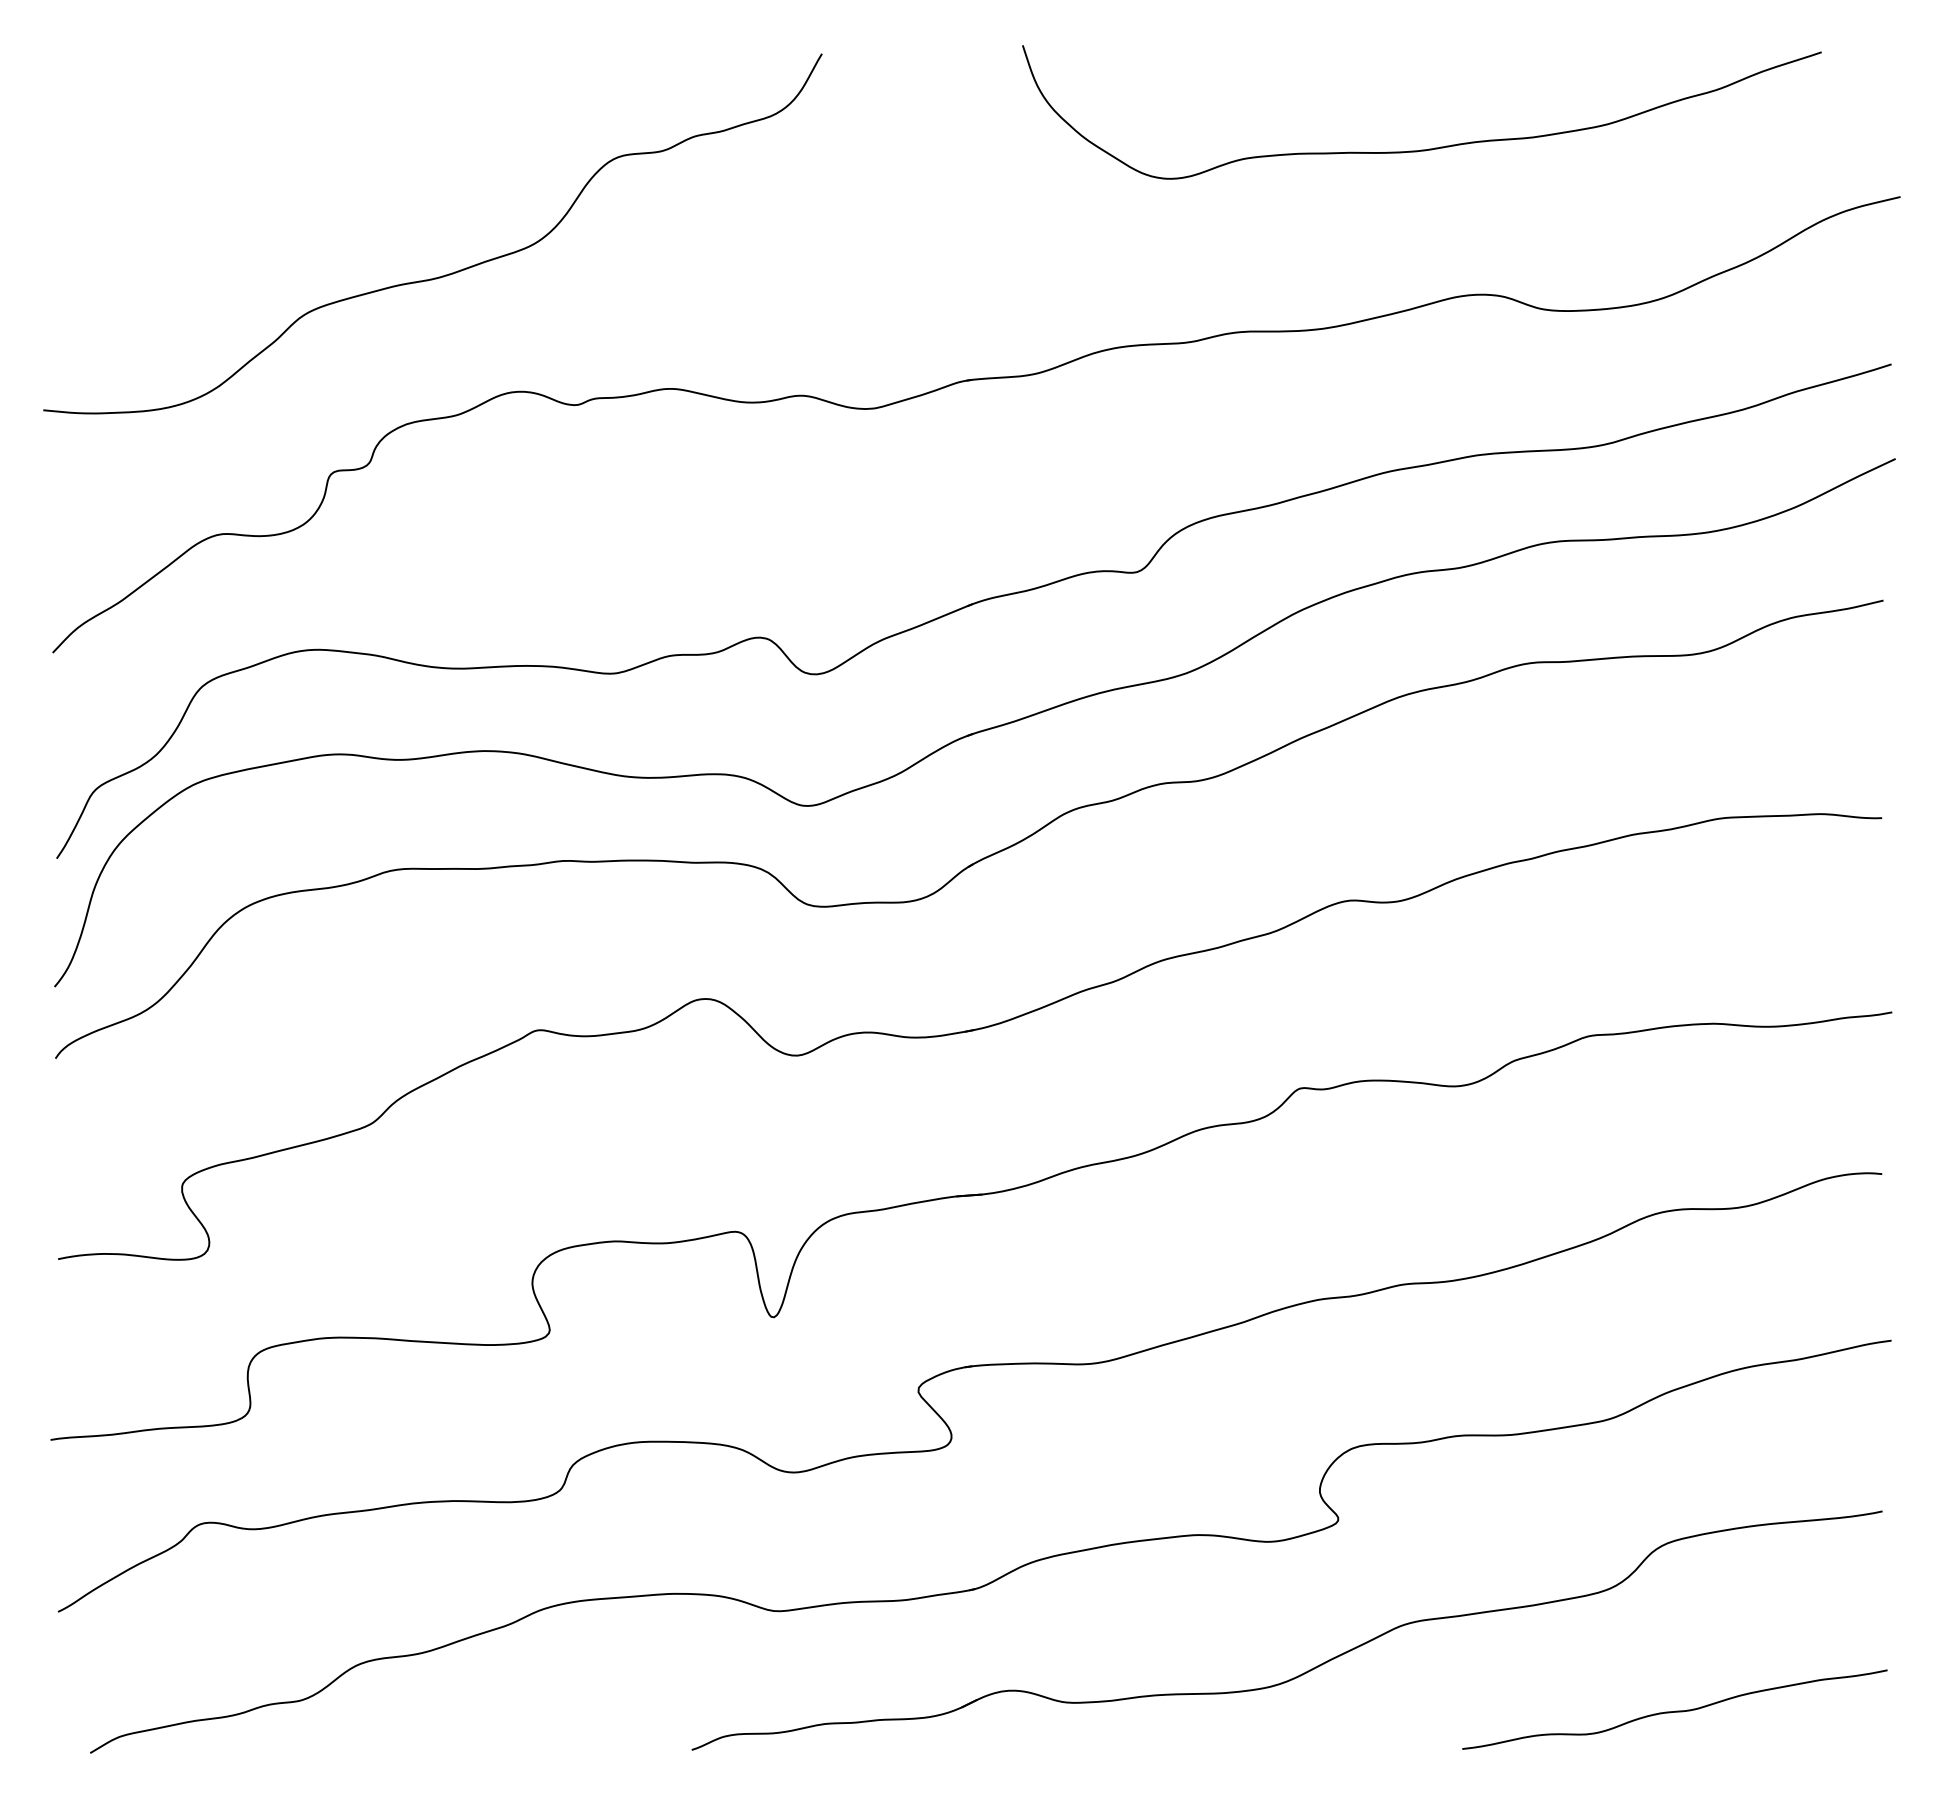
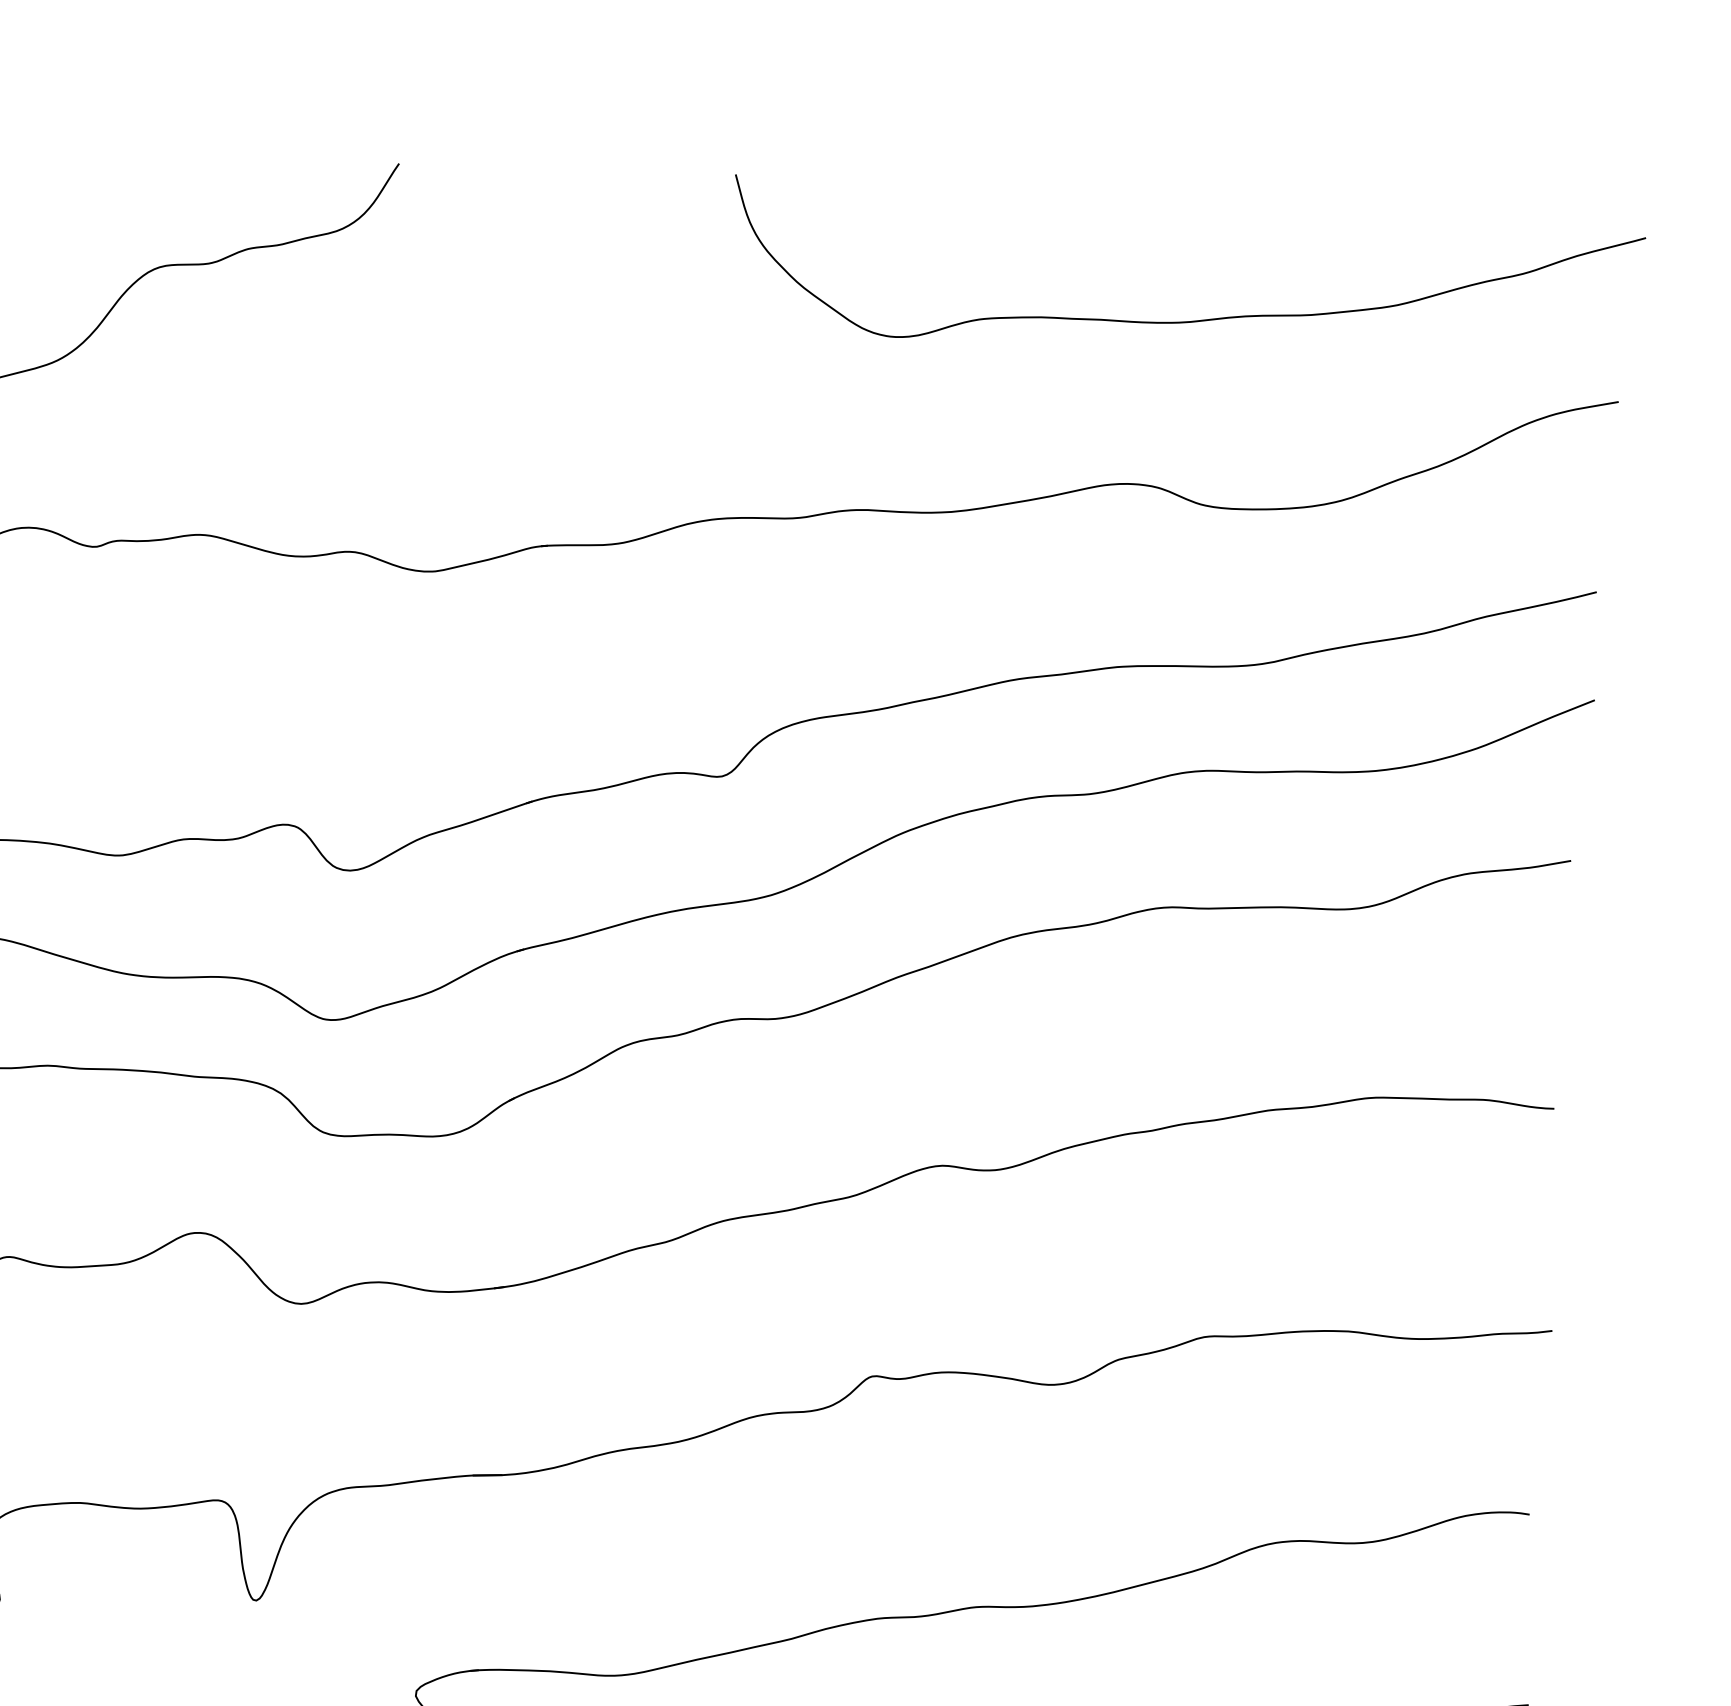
curve: (1429, 148) -> (1192, 320), moved

